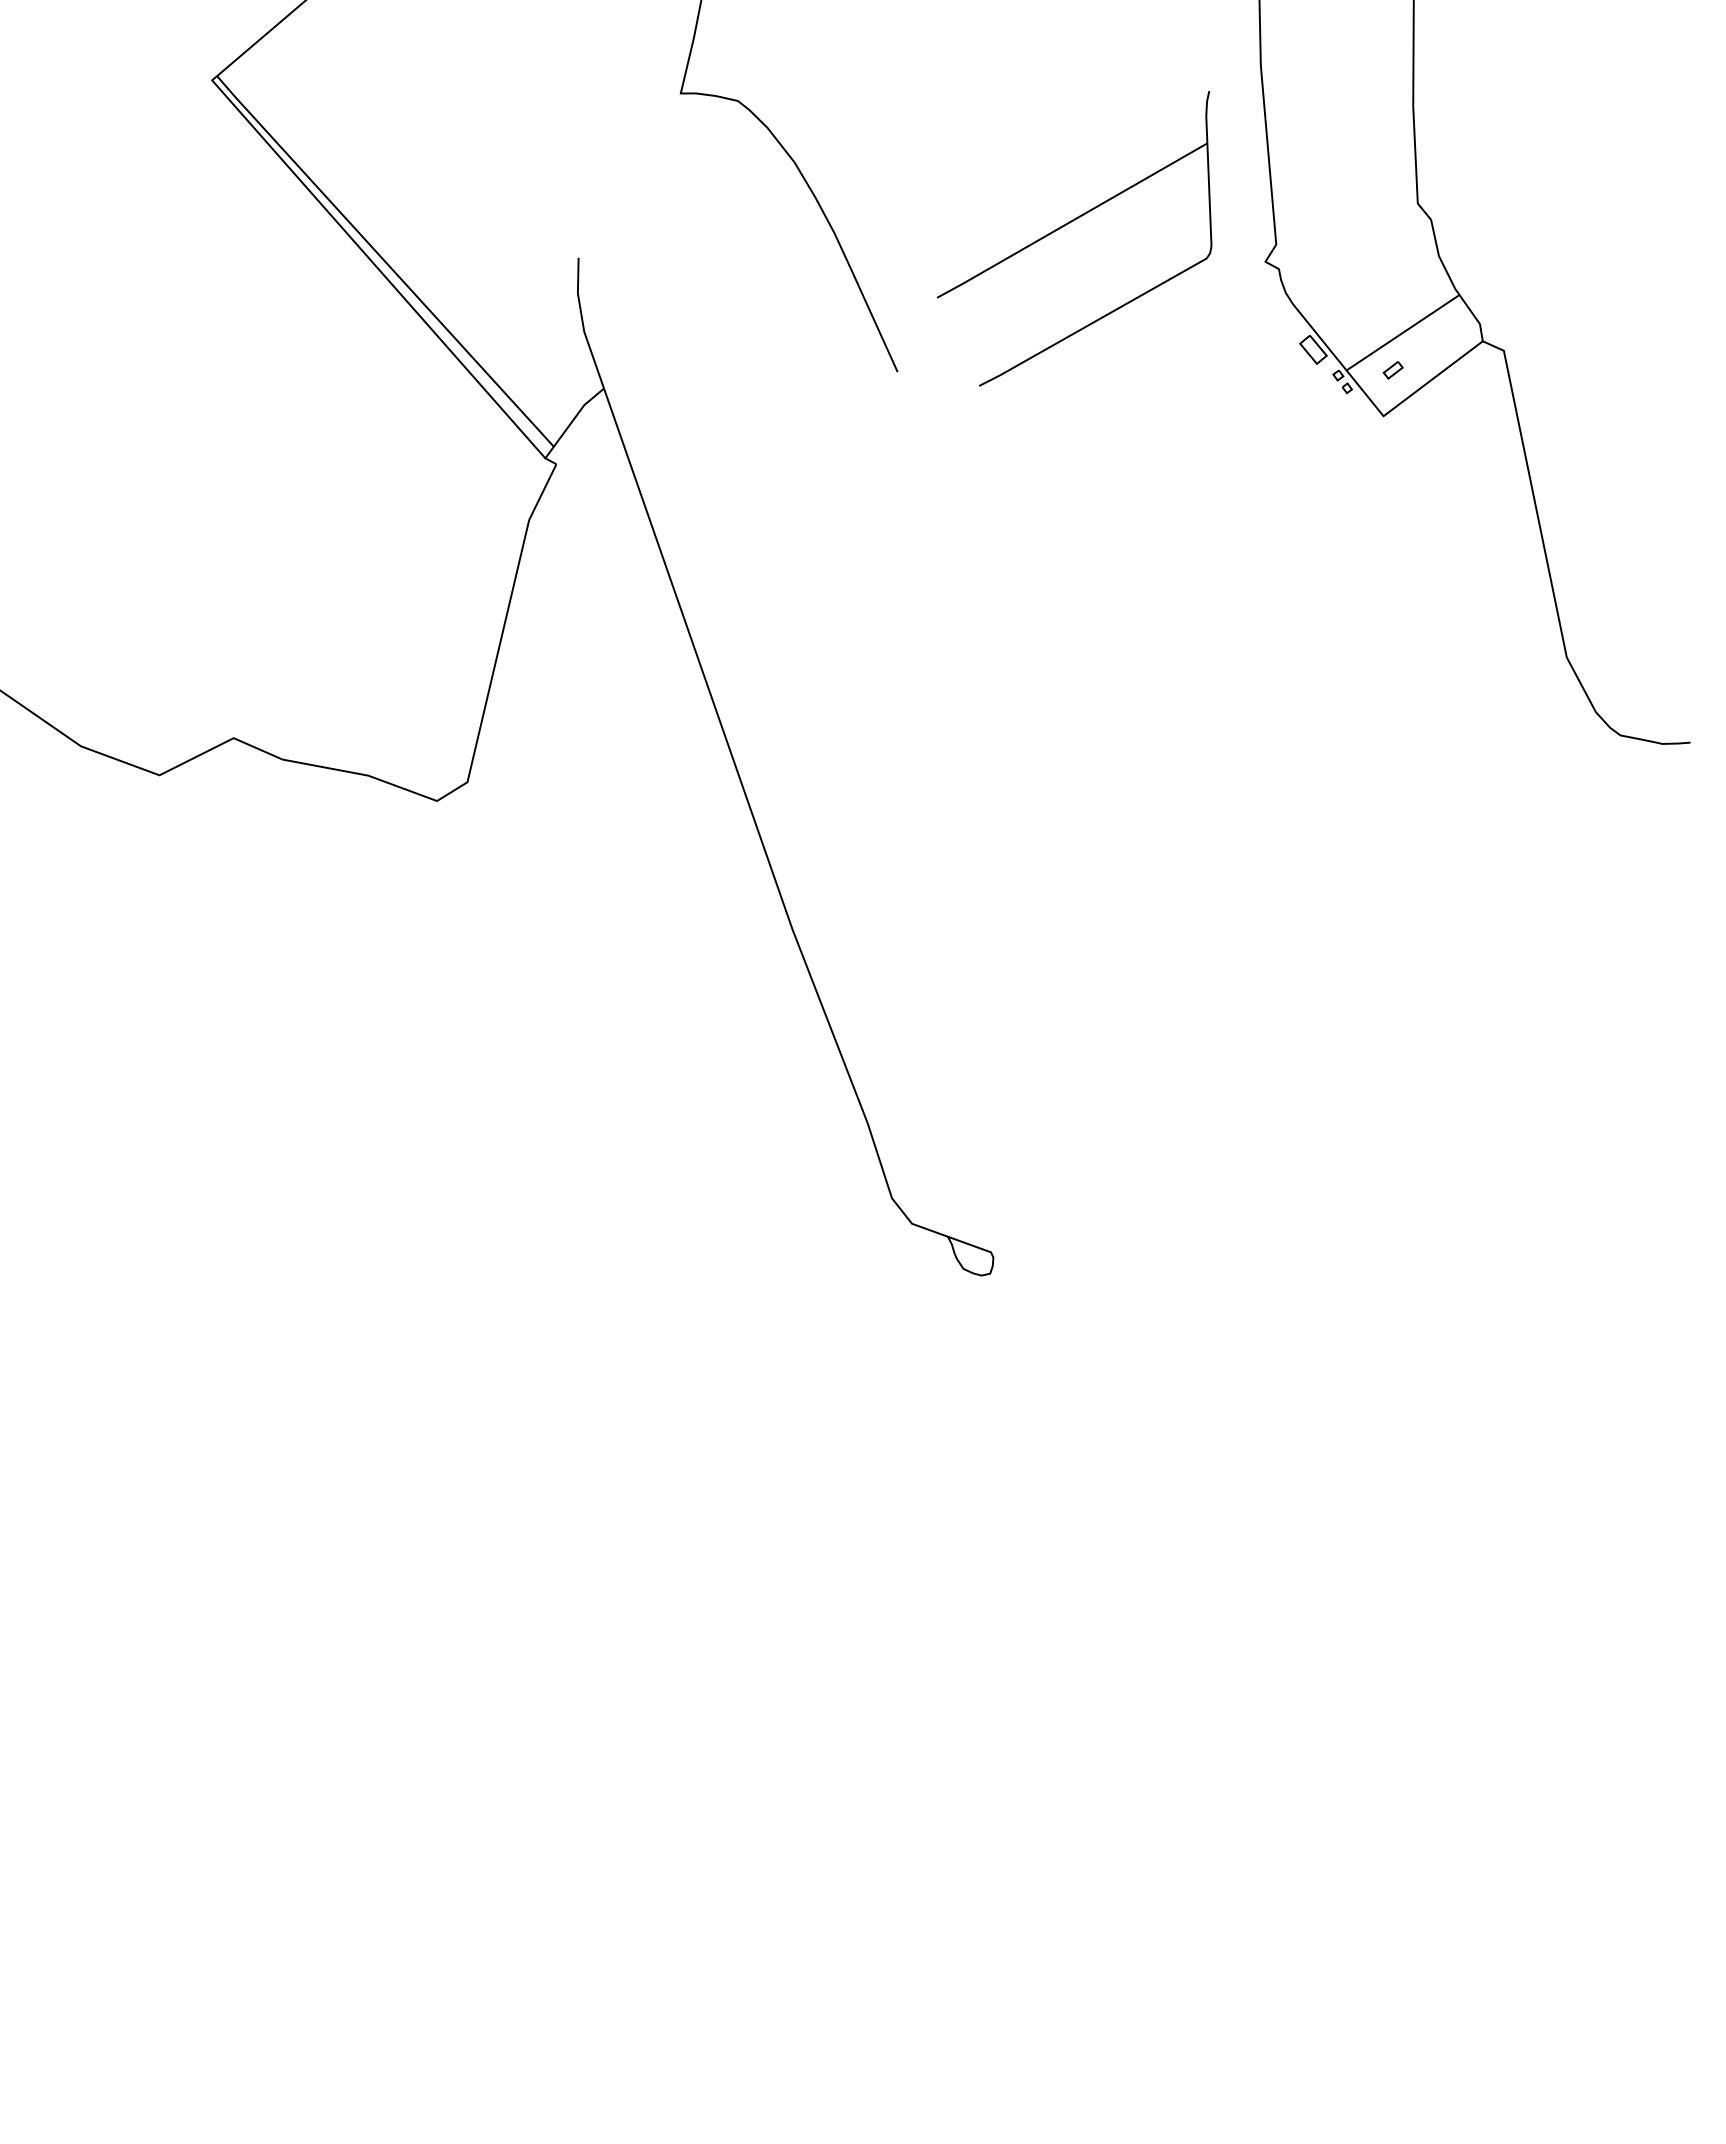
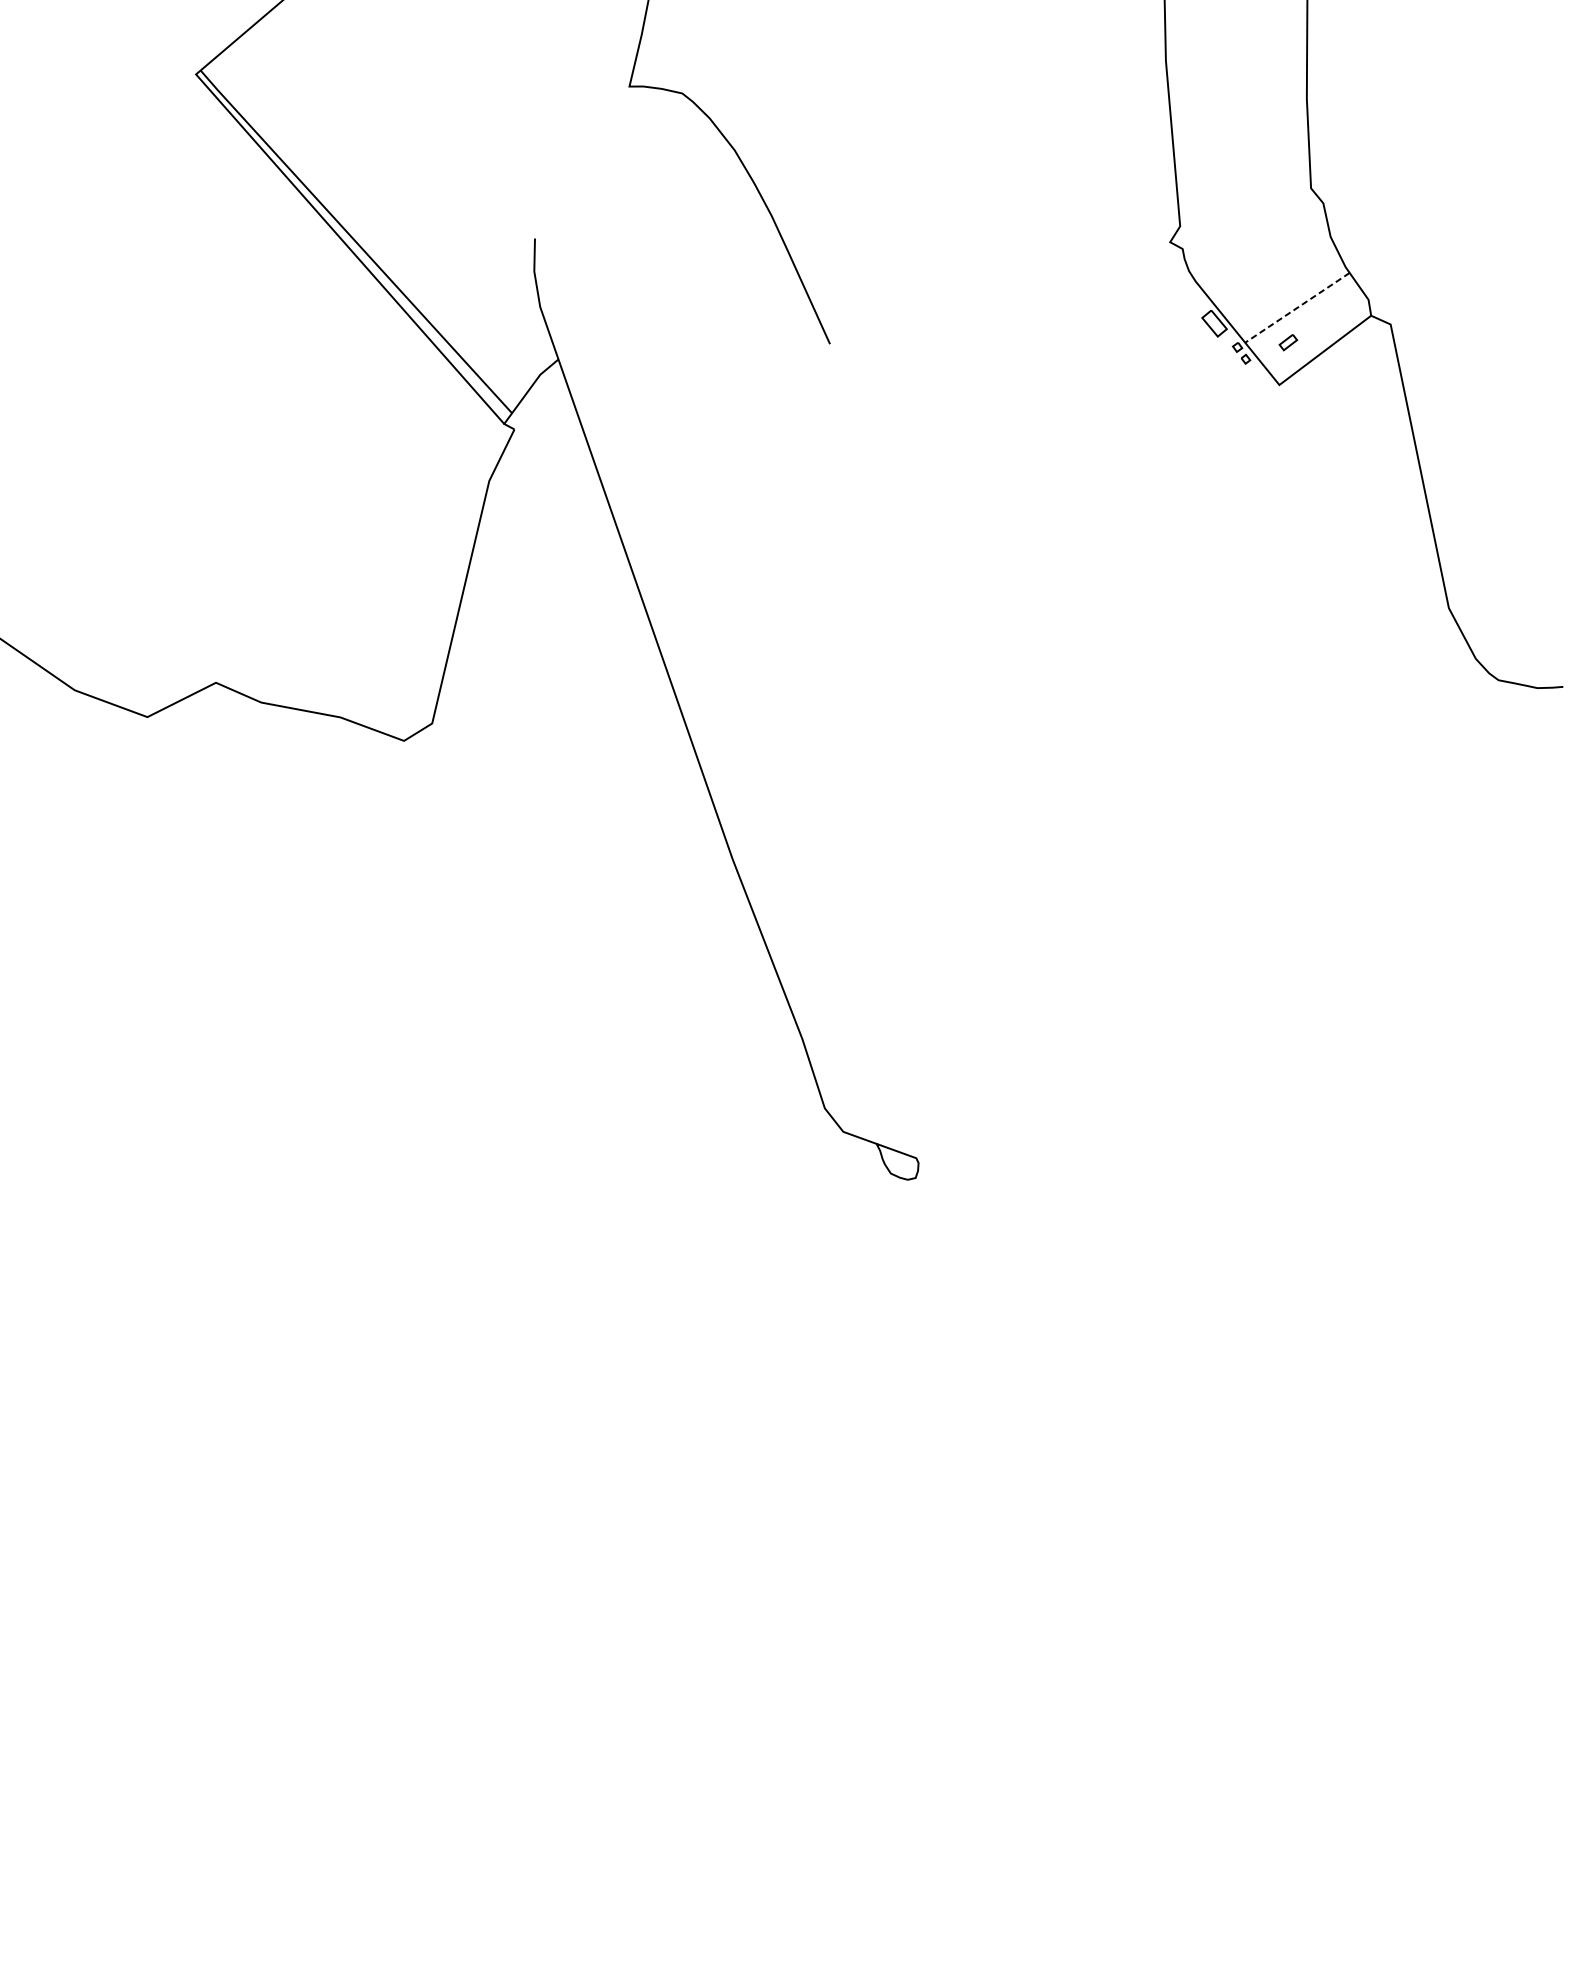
part: (1068, 224) -> (988, 207), removed
line: (1403, 332) -> (1297, 307), solid -> dashed

